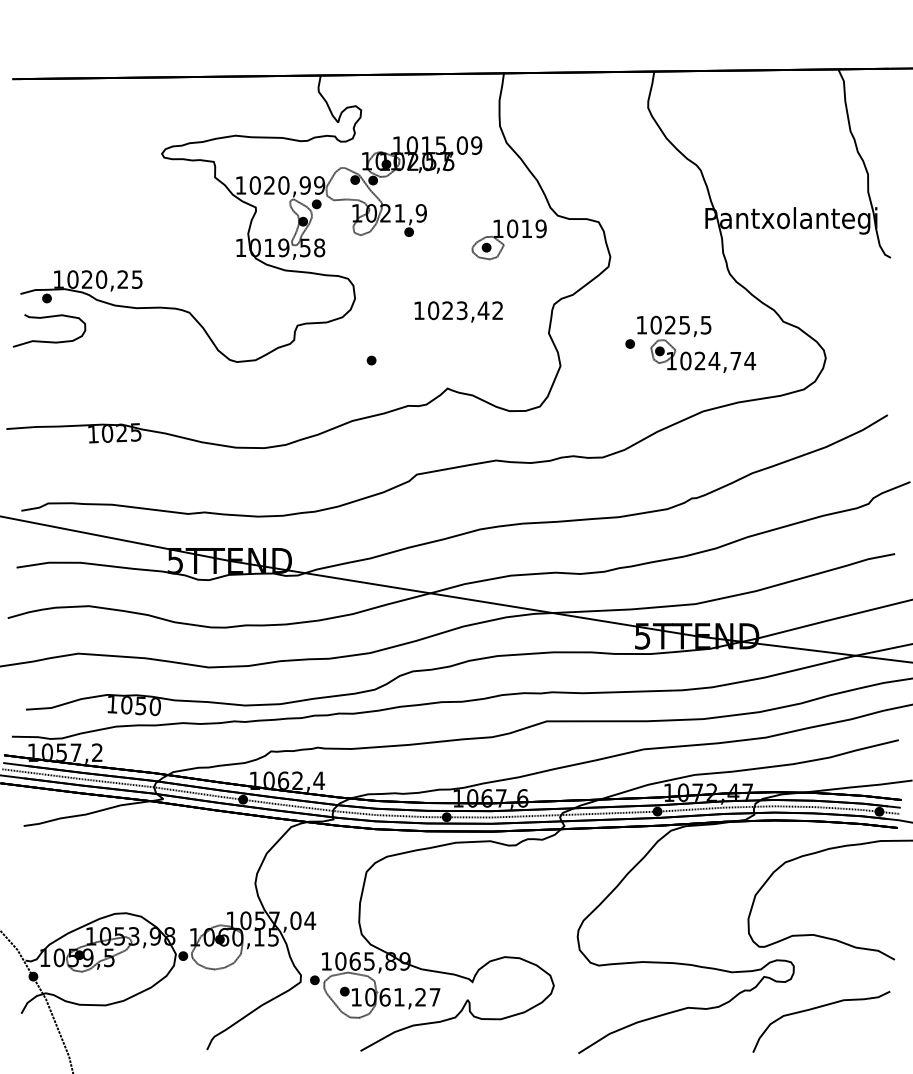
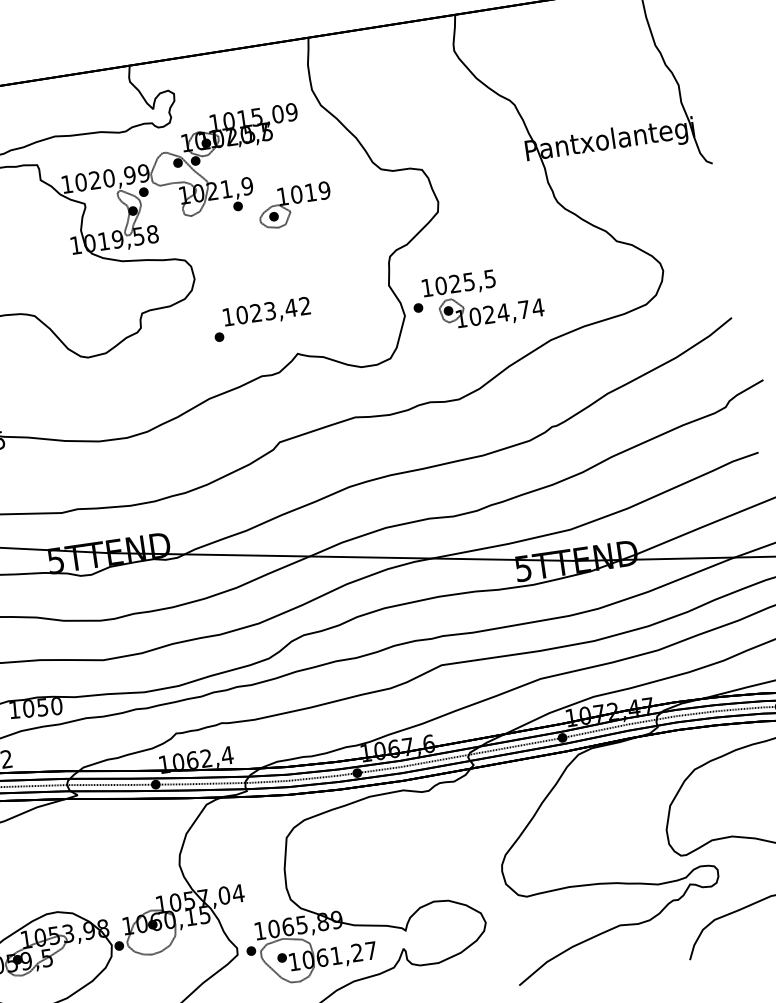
part: (508, 239) -> (294, 205), moved
text: (458, 311) -> (266, 312), moved
part: (694, 337) -> (480, 292), moved

